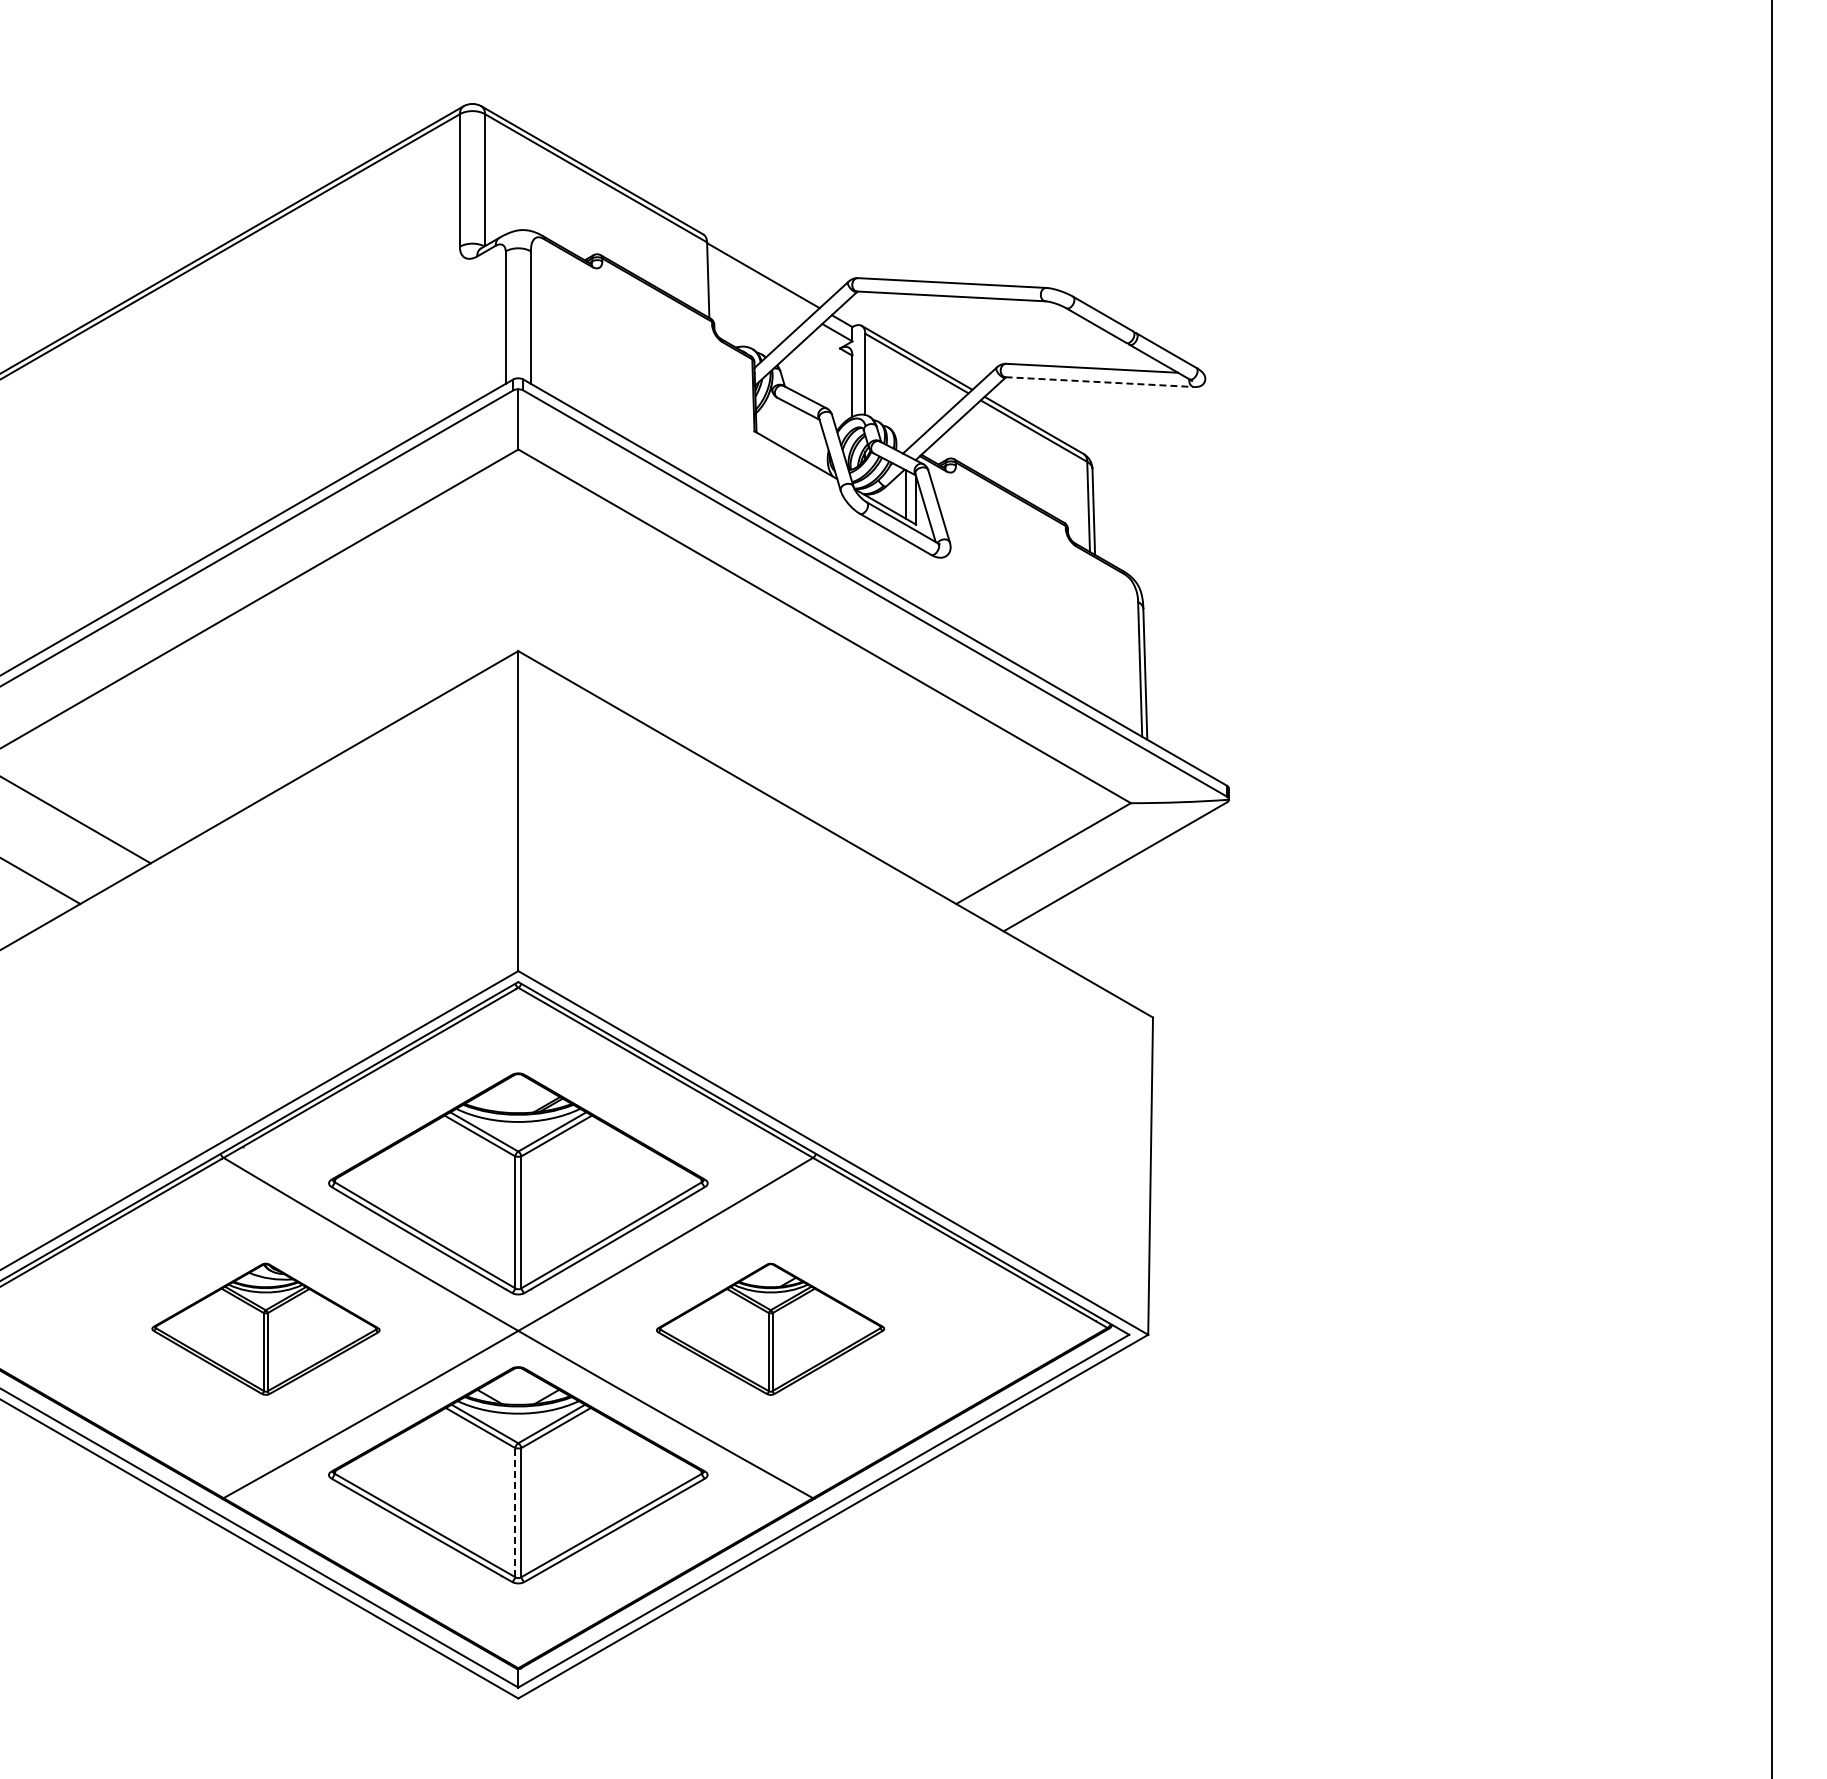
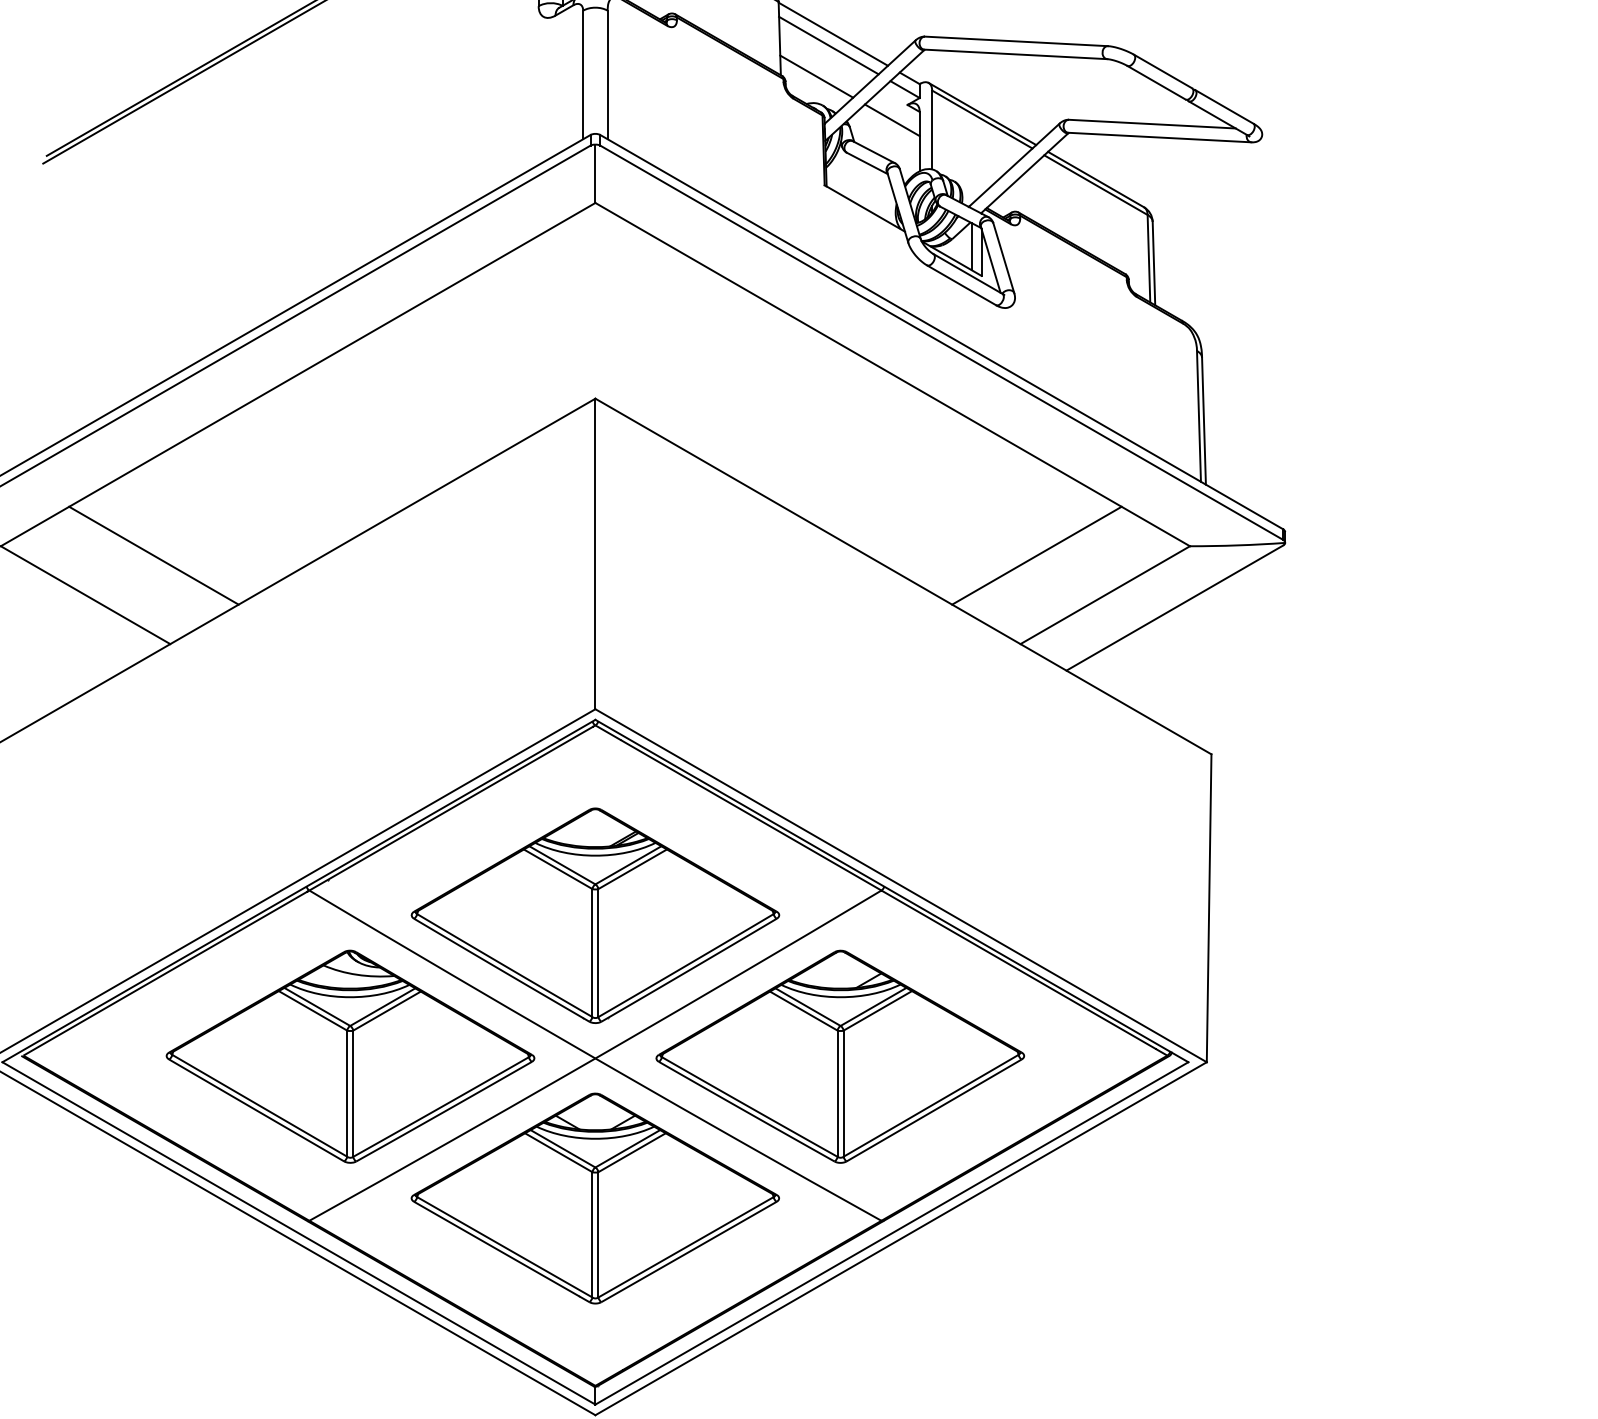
line: (758, 286) -> (828, 44), added
line: (745, 319) -> (815, 76), added
line: (824, 364) -> (892, 120), added
line: (1100, 382) -> (1160, 137), dashed -> solid
line: (972, 812) -> (1036, 555), added
part: (265, 1329) -> (350, 1057), size x1.67
part: (770, 1329) -> (840, 1057), size x1.67
line: (515, 1512) -> (592, 1234), dashed -> solid

